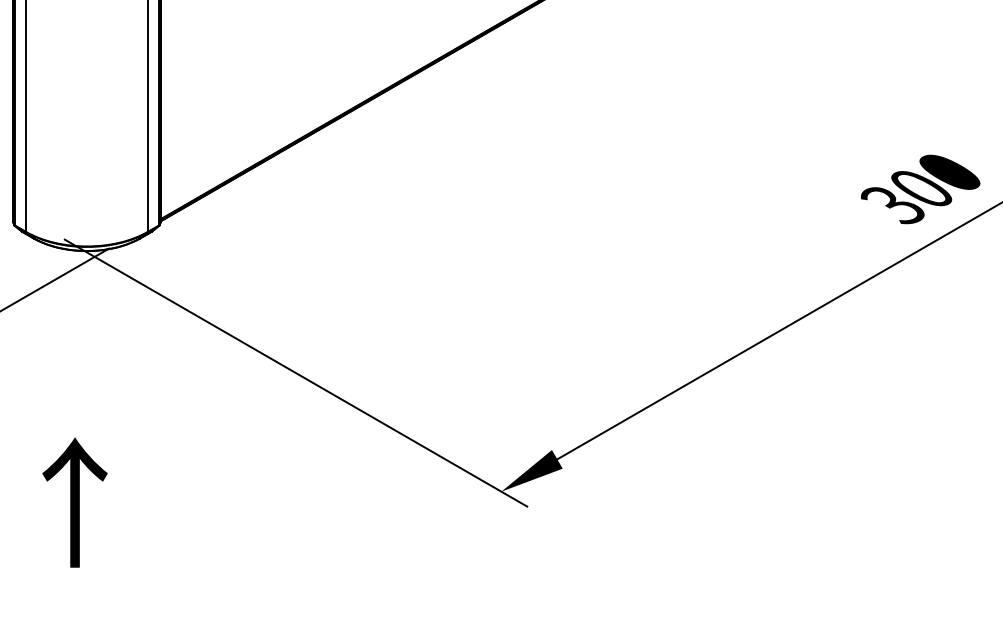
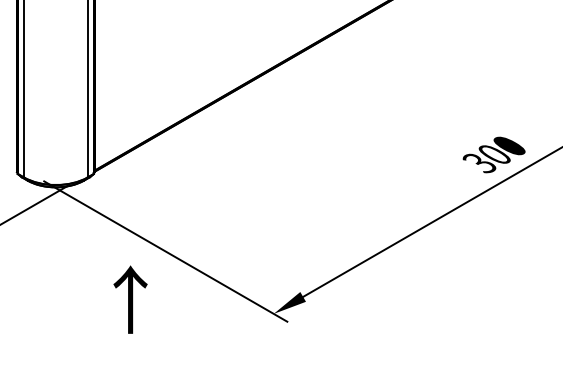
text: (74, 502) -> (130, 299), moved

